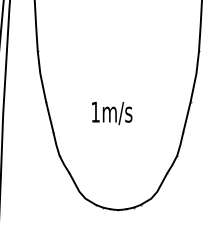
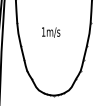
text: (112, 113) -> (51, 32), moved

